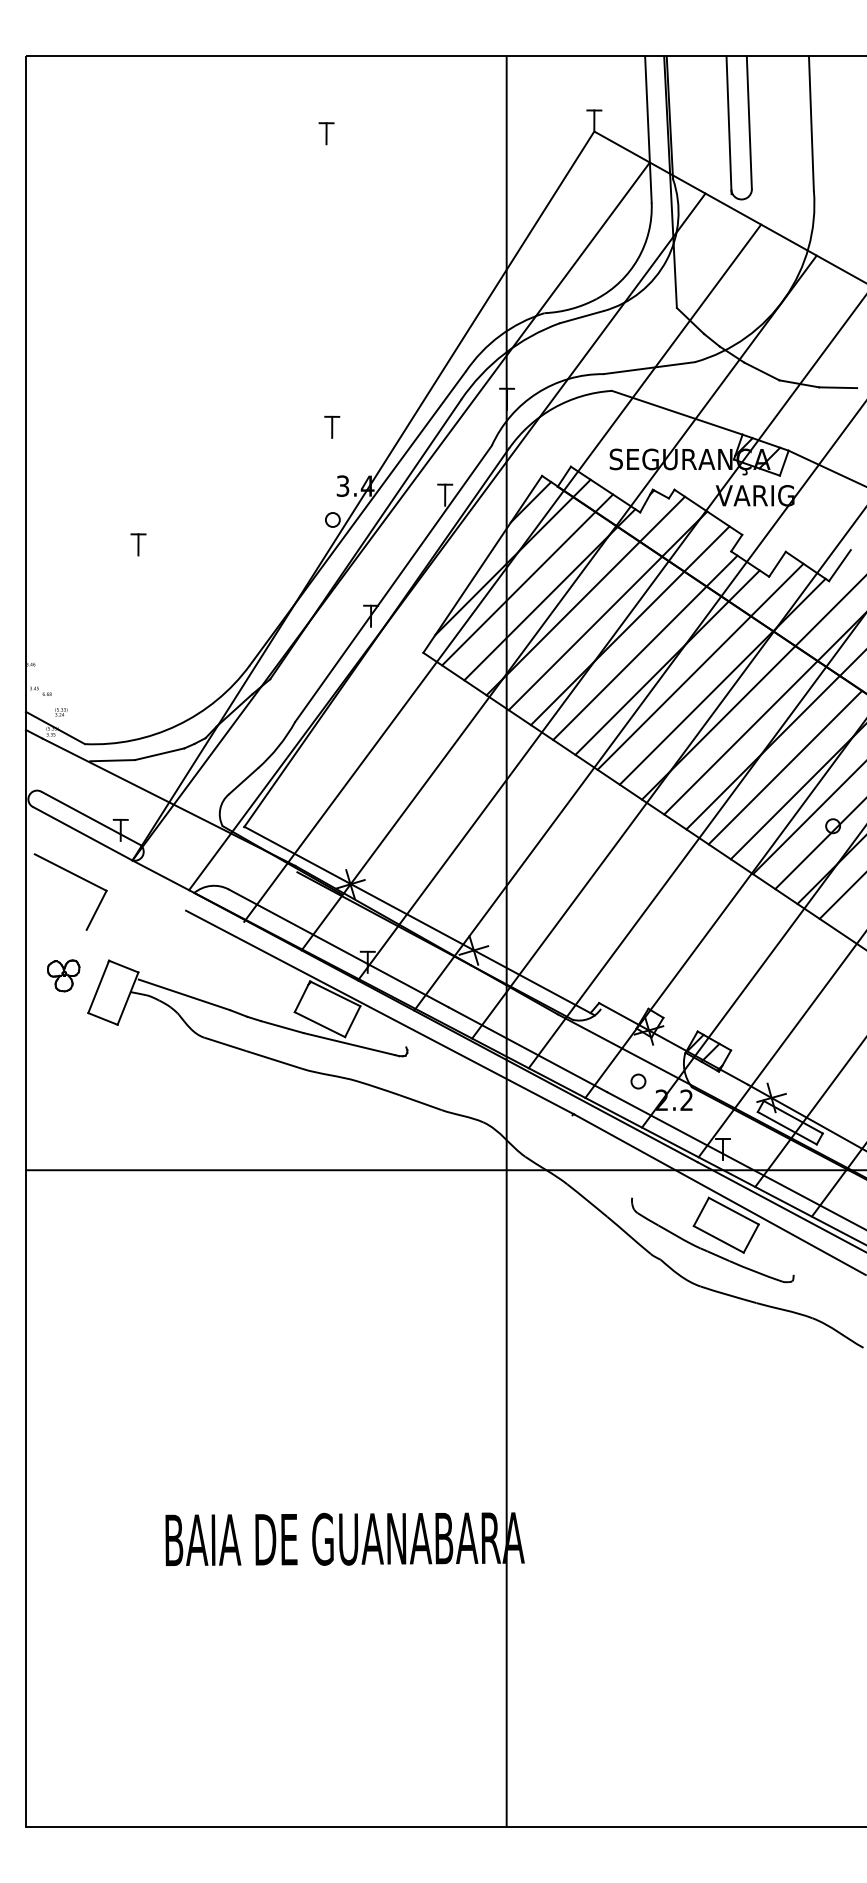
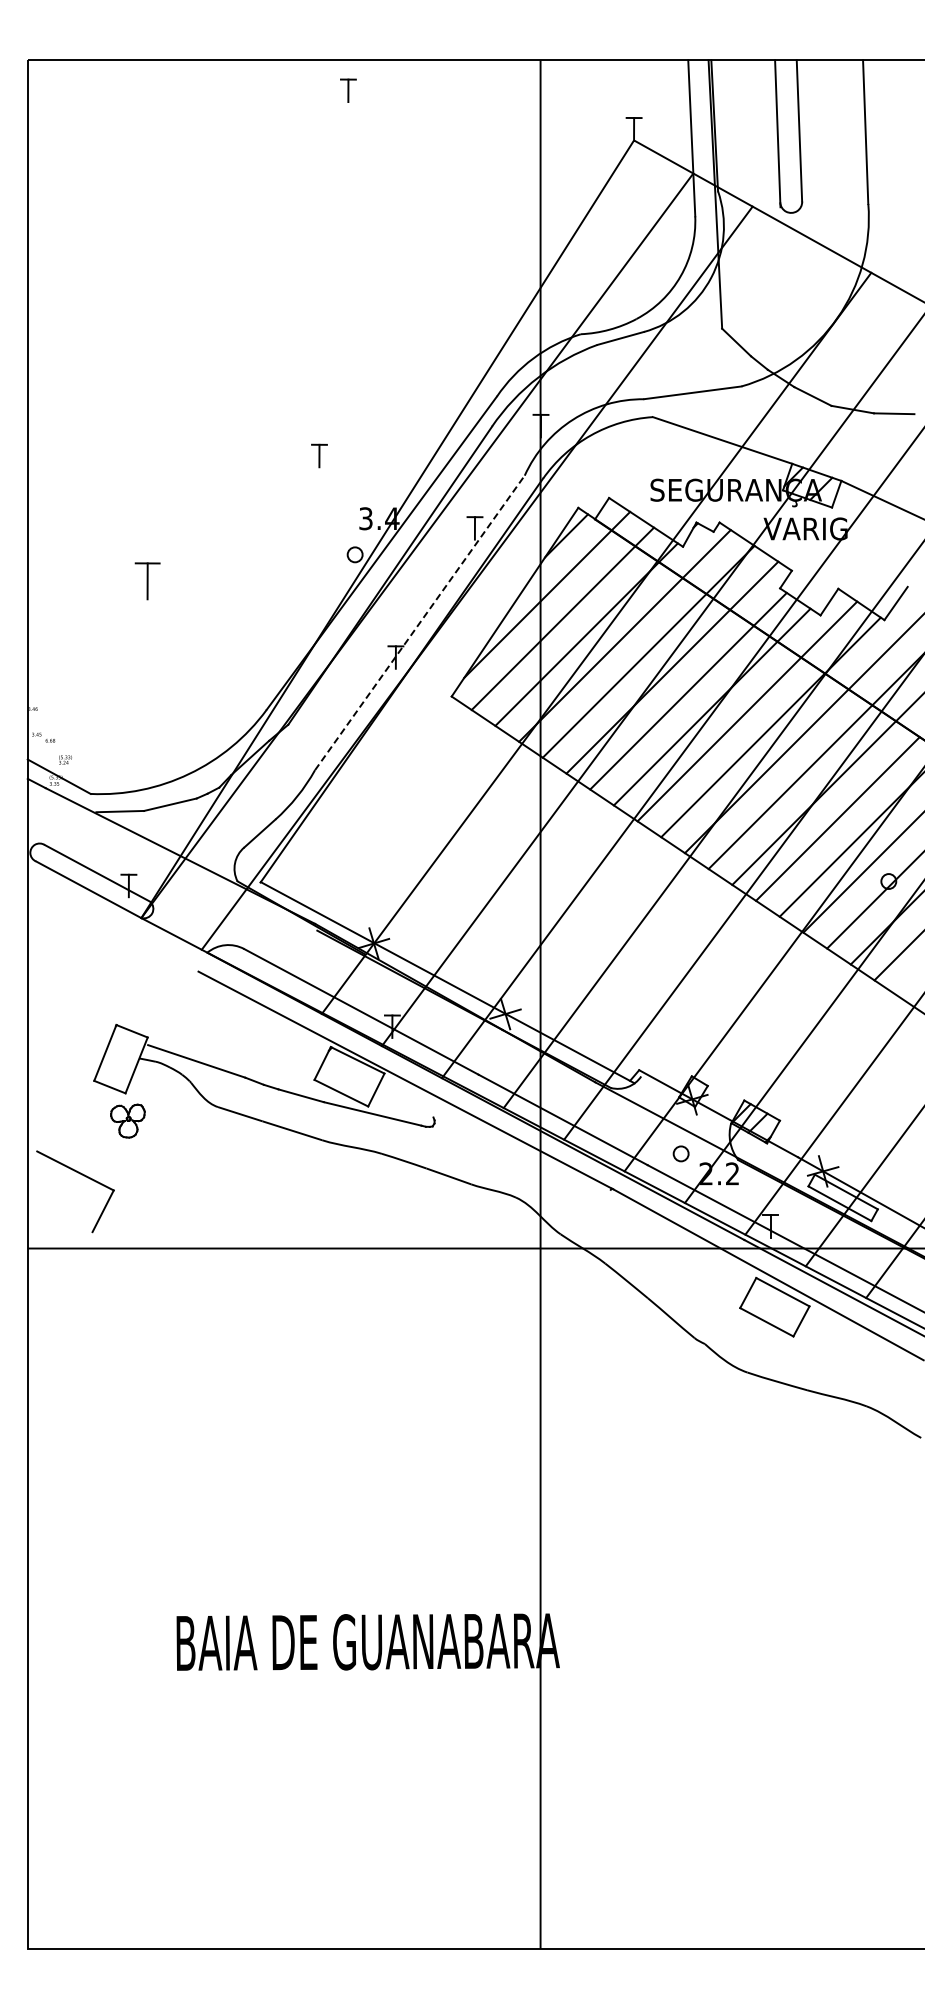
part: (326, 133) -> (348, 90), moved
part: (332, 426) -> (319, 455), moved
part: (138, 544) -> (147, 581), size x1.6
line: (502, 573) -> (536, 611), removed
line: (393, 583) -> (419, 622), solid -> dashed
part: (78, 877) -> (83, 1176), moved
part: (63, 975) -> (127, 1120), moved
part: (709, 1250) -> (756, 1334), removed

